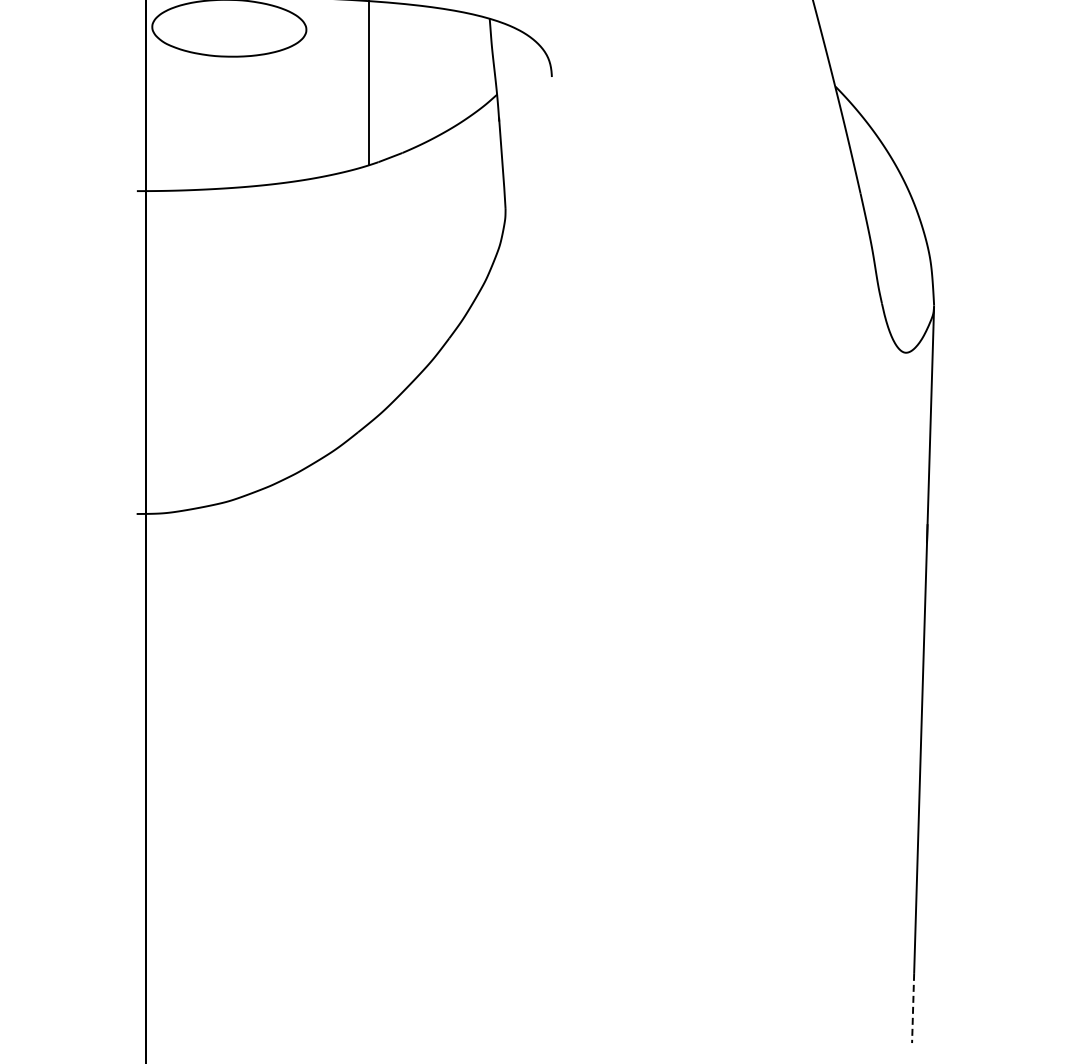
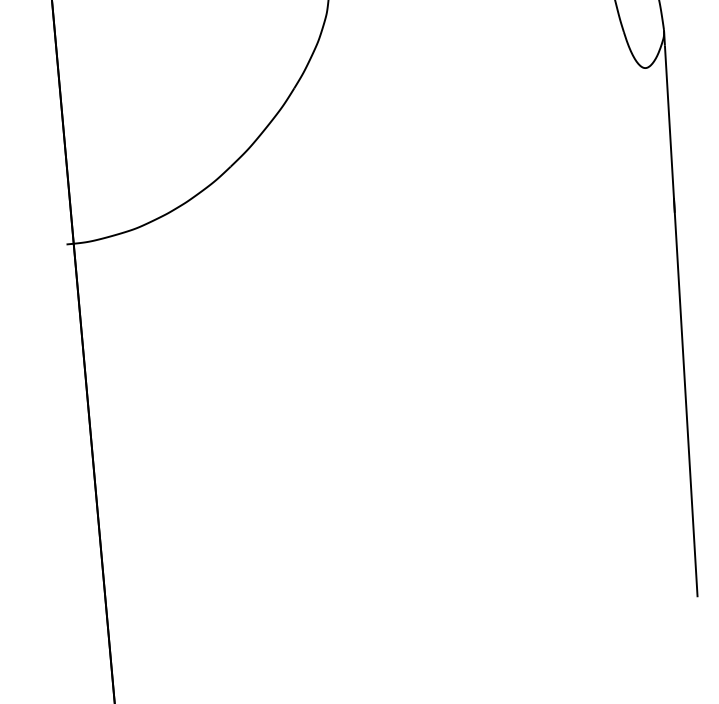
line: (913, 1008) -> (696, 570), dashed -> solid

